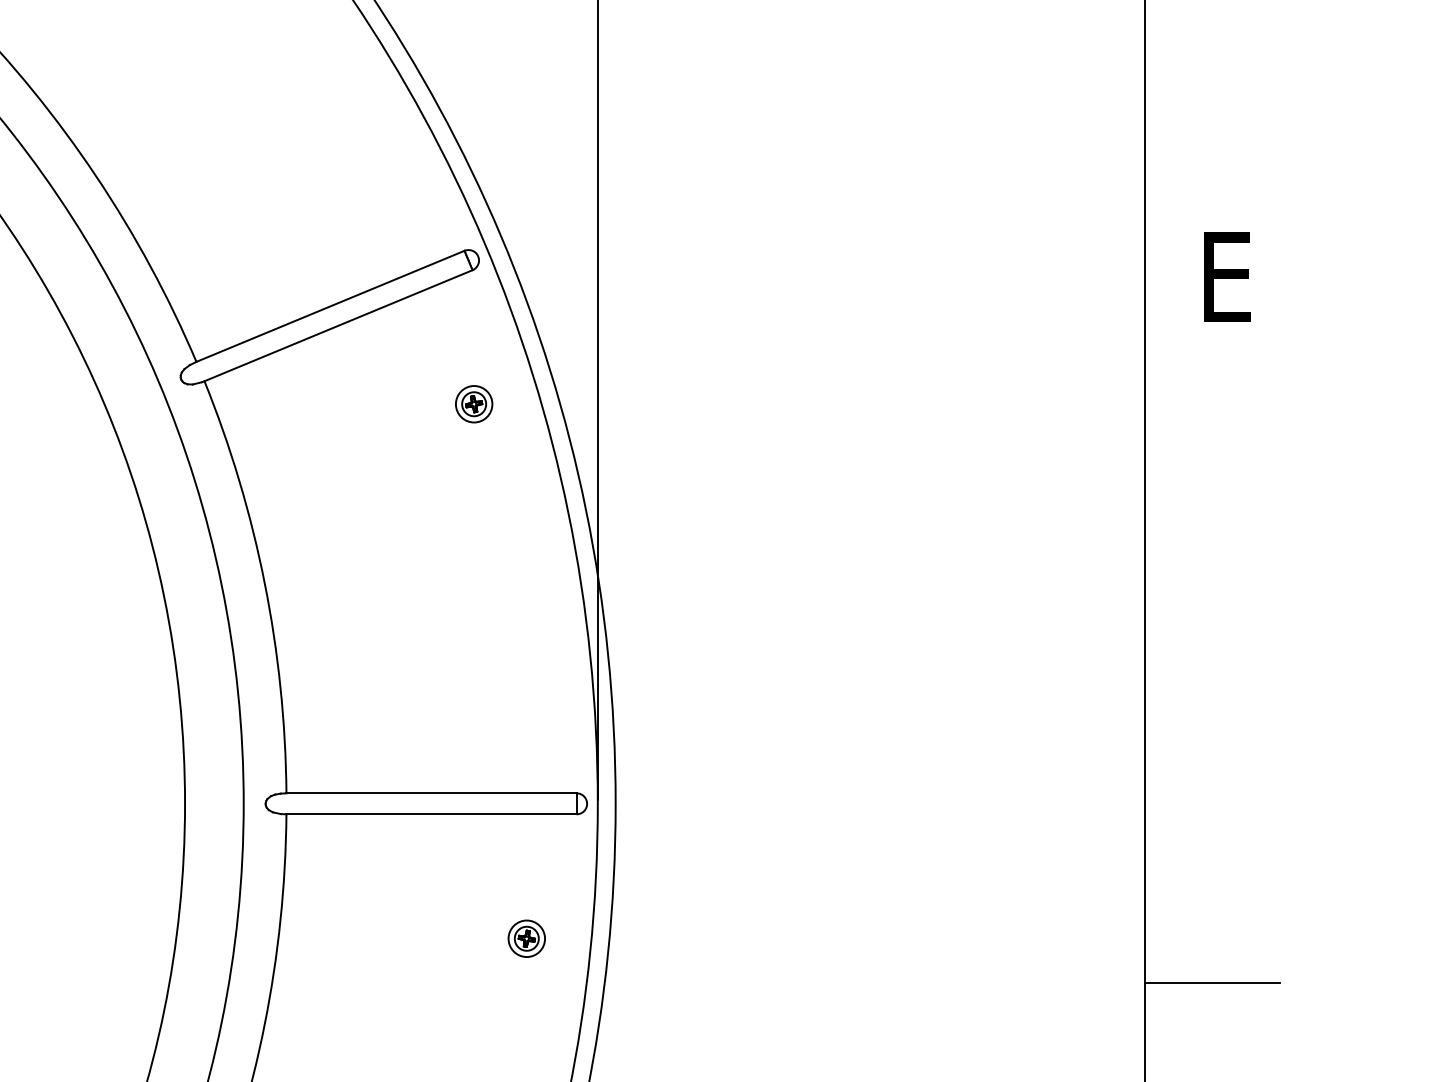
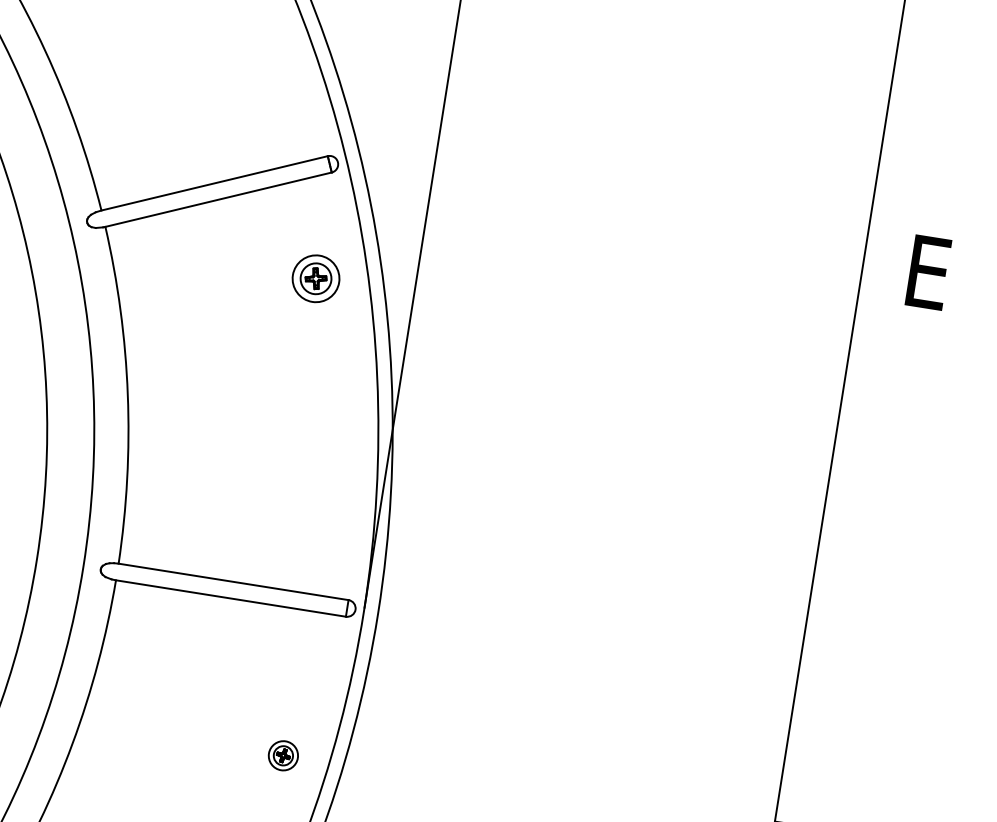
part: (474, 404) -> (316, 279), size x1.6
part: (526, 938) -> (283, 755), moved

